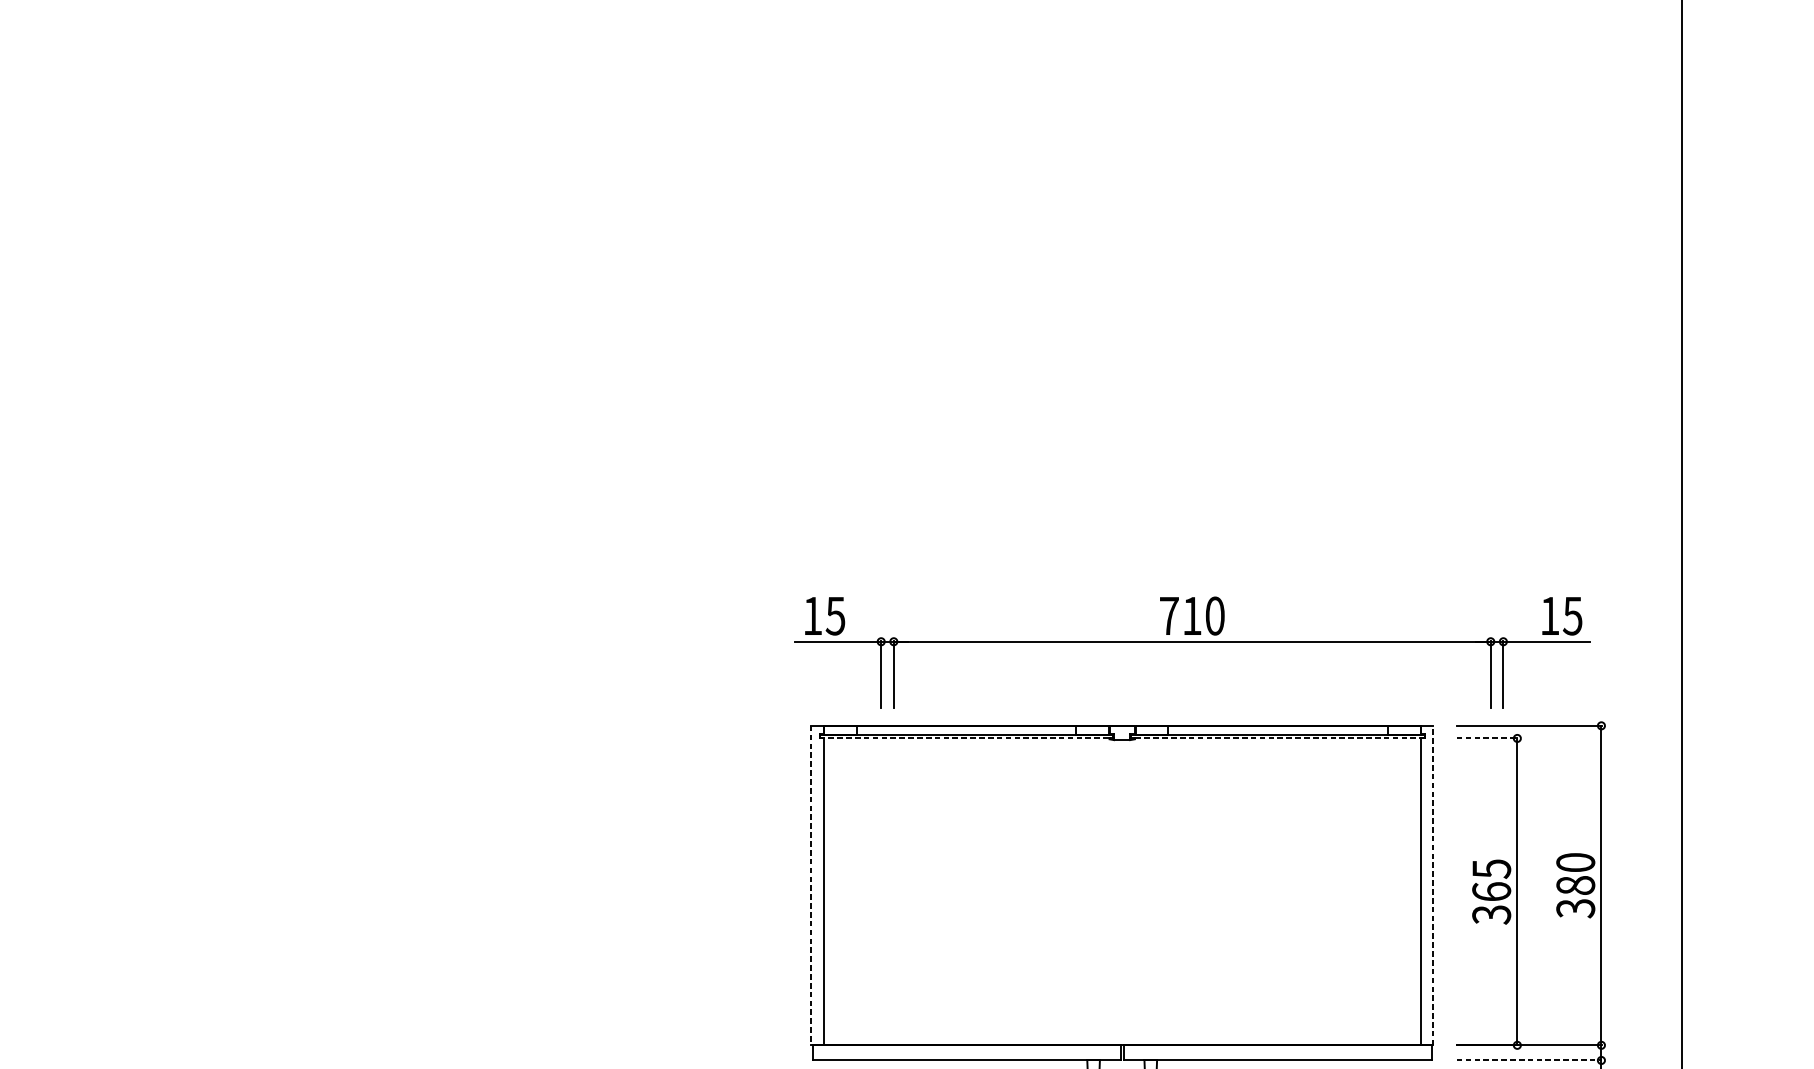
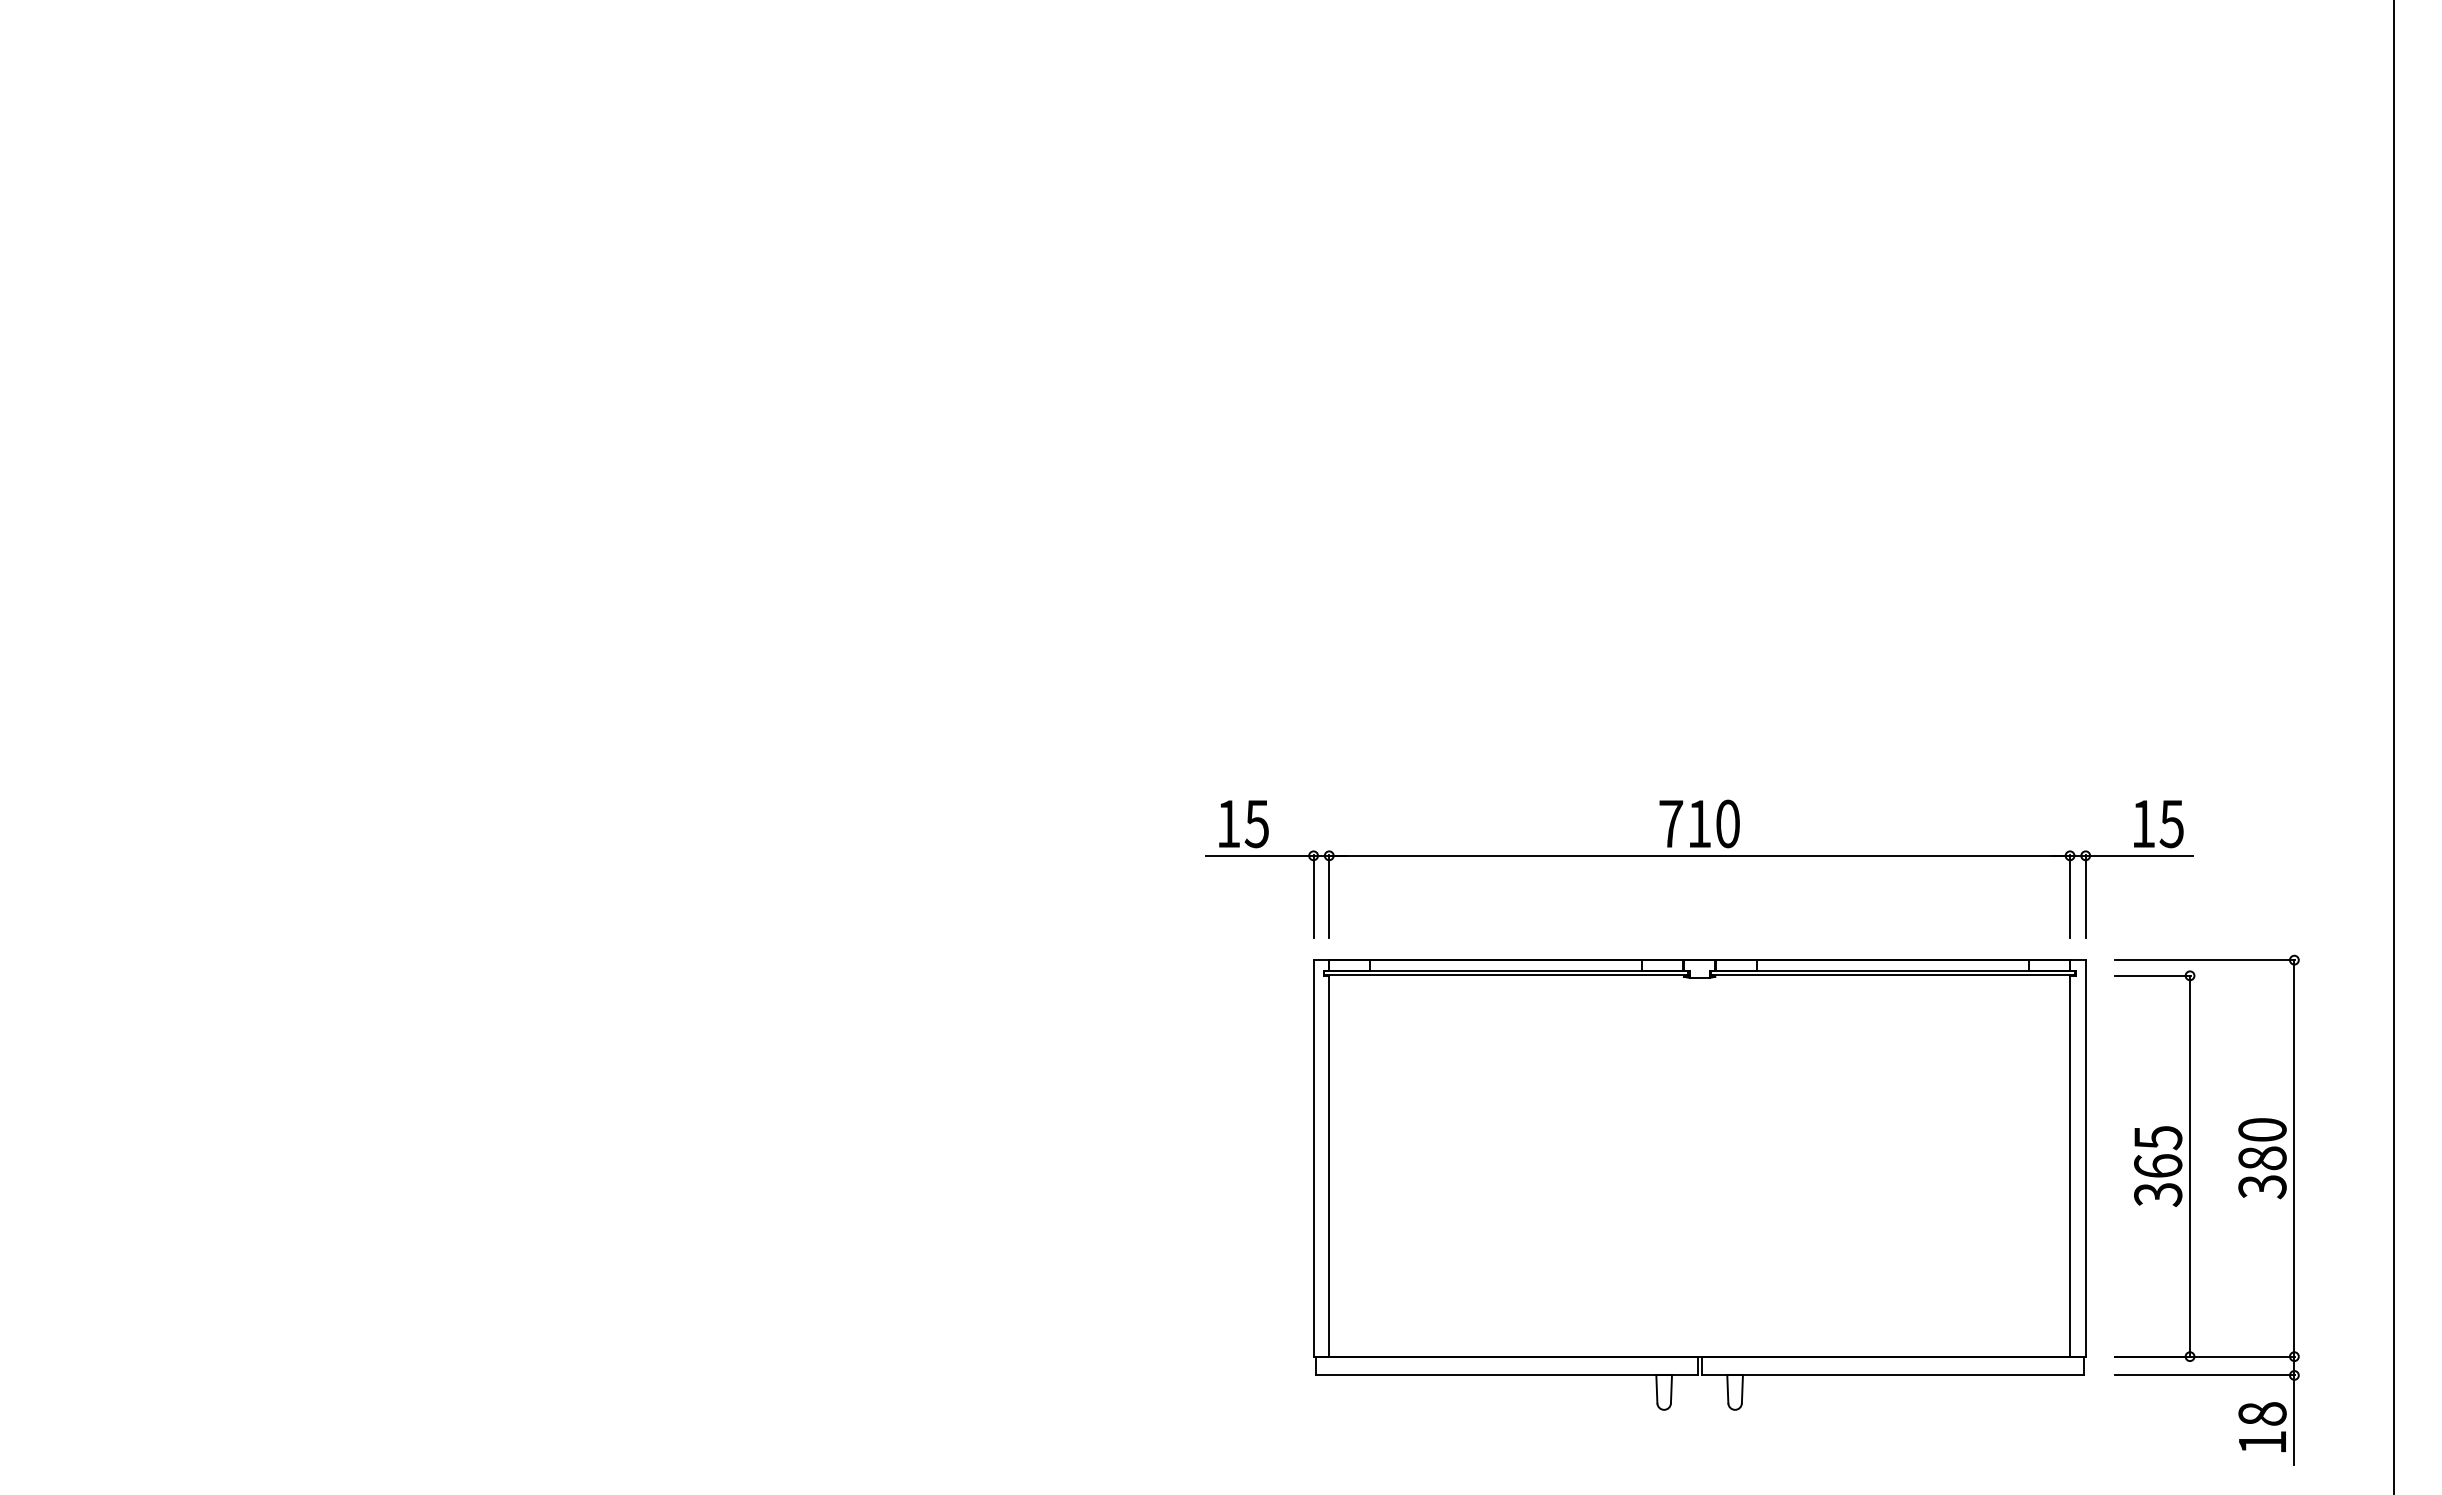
part: (1192, 642) -> (1699, 856), moved
line: (966, 738) -> (1506, 975), dashed -> solid
line: (1277, 738) -> (1892, 975), dashed -> solid
line: (1487, 738) -> (2153, 975), dashed -> solid
line: (1433, 884) -> (2085, 1157), dashed -> solid
line: (811, 885) -> (1313, 1158), dashed -> solid
line: (1529, 1060) -> (2205, 1375), dashed -> solid

